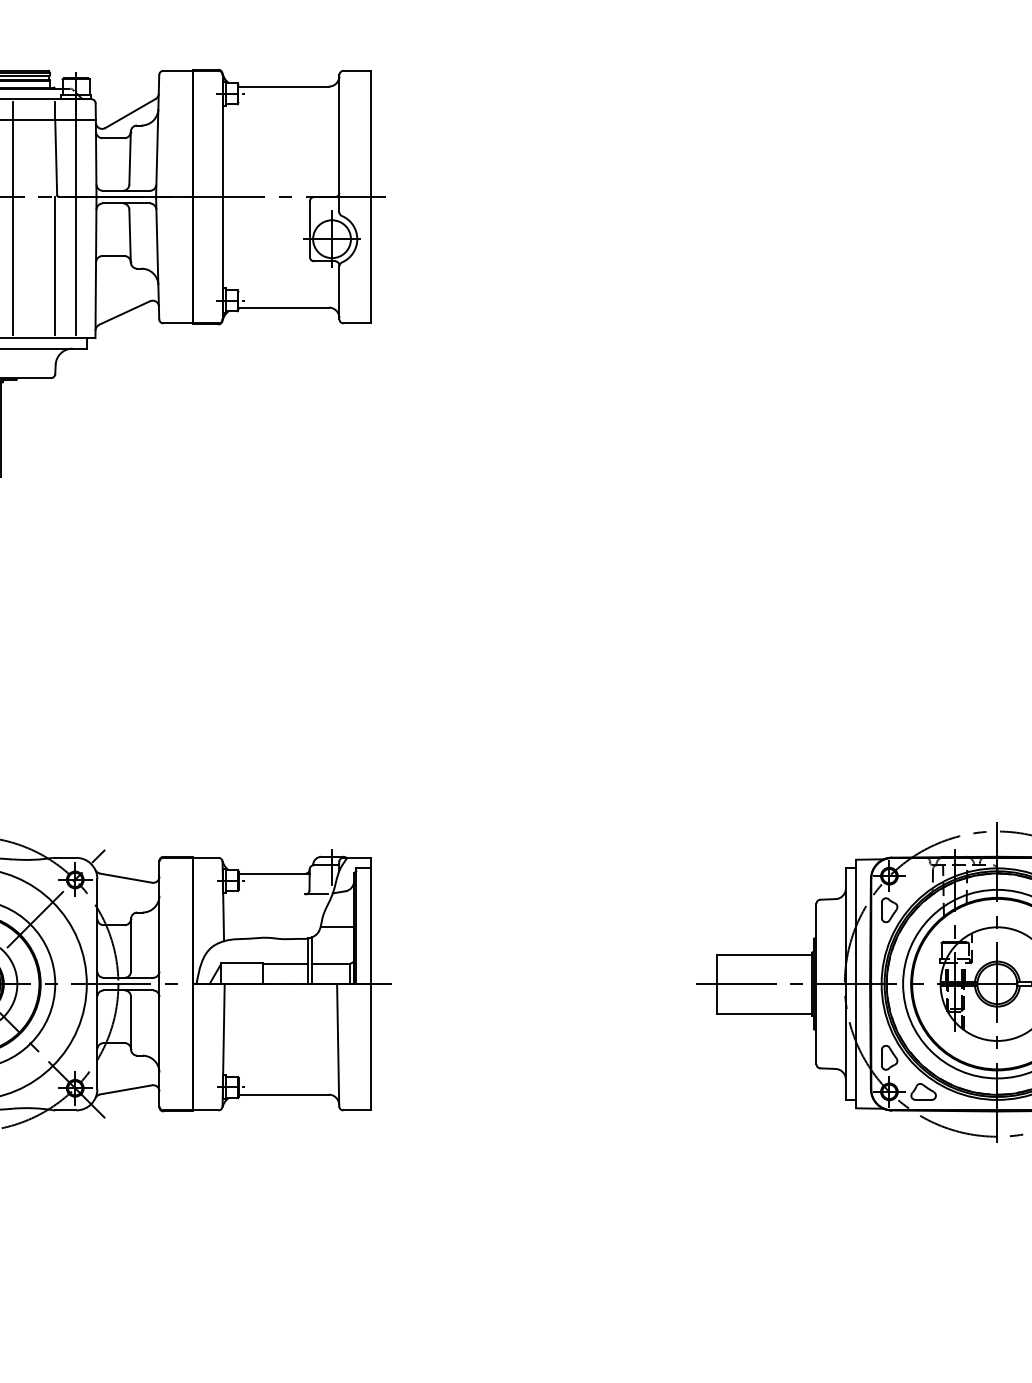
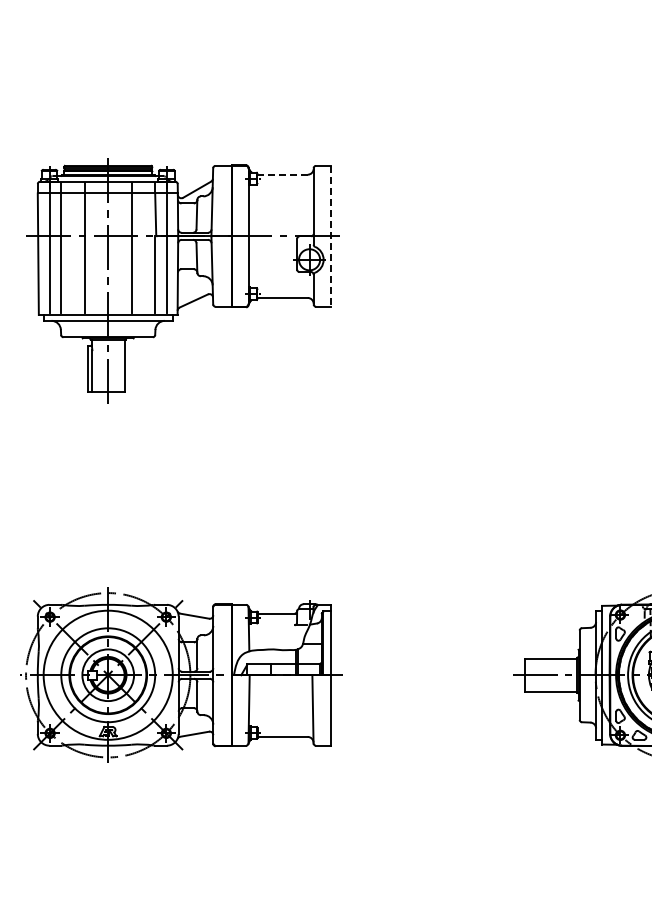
line: (285, 86) -> (283, 174), solid -> dashed
line: (371, 197) -> (331, 236), solid -> dashed

